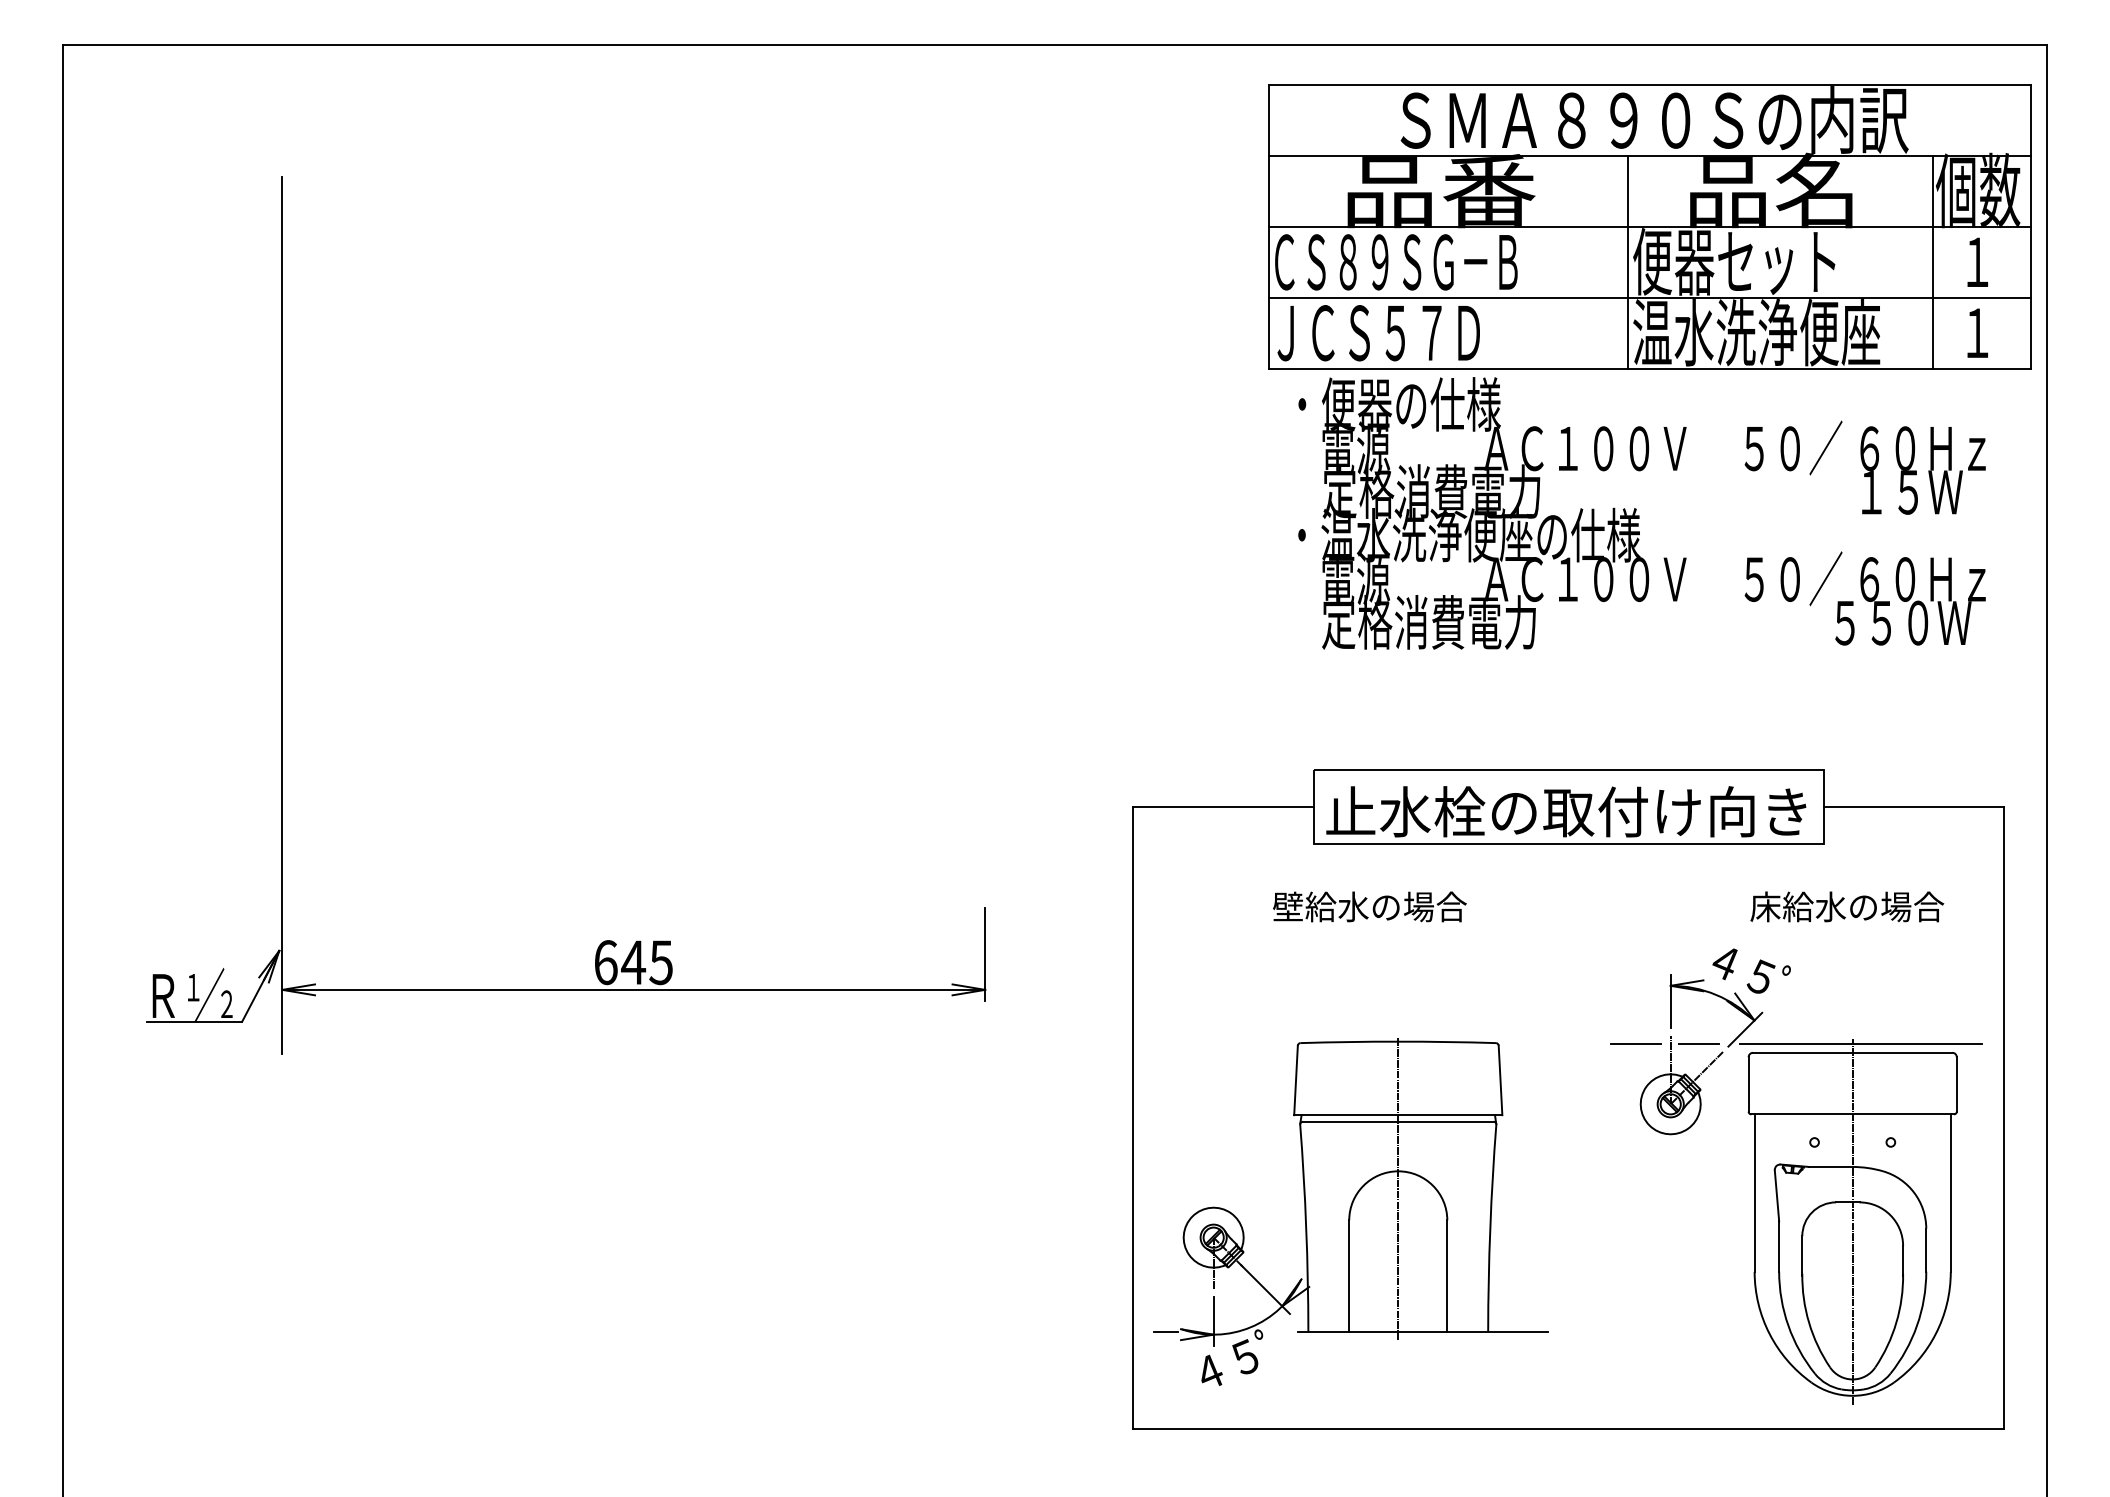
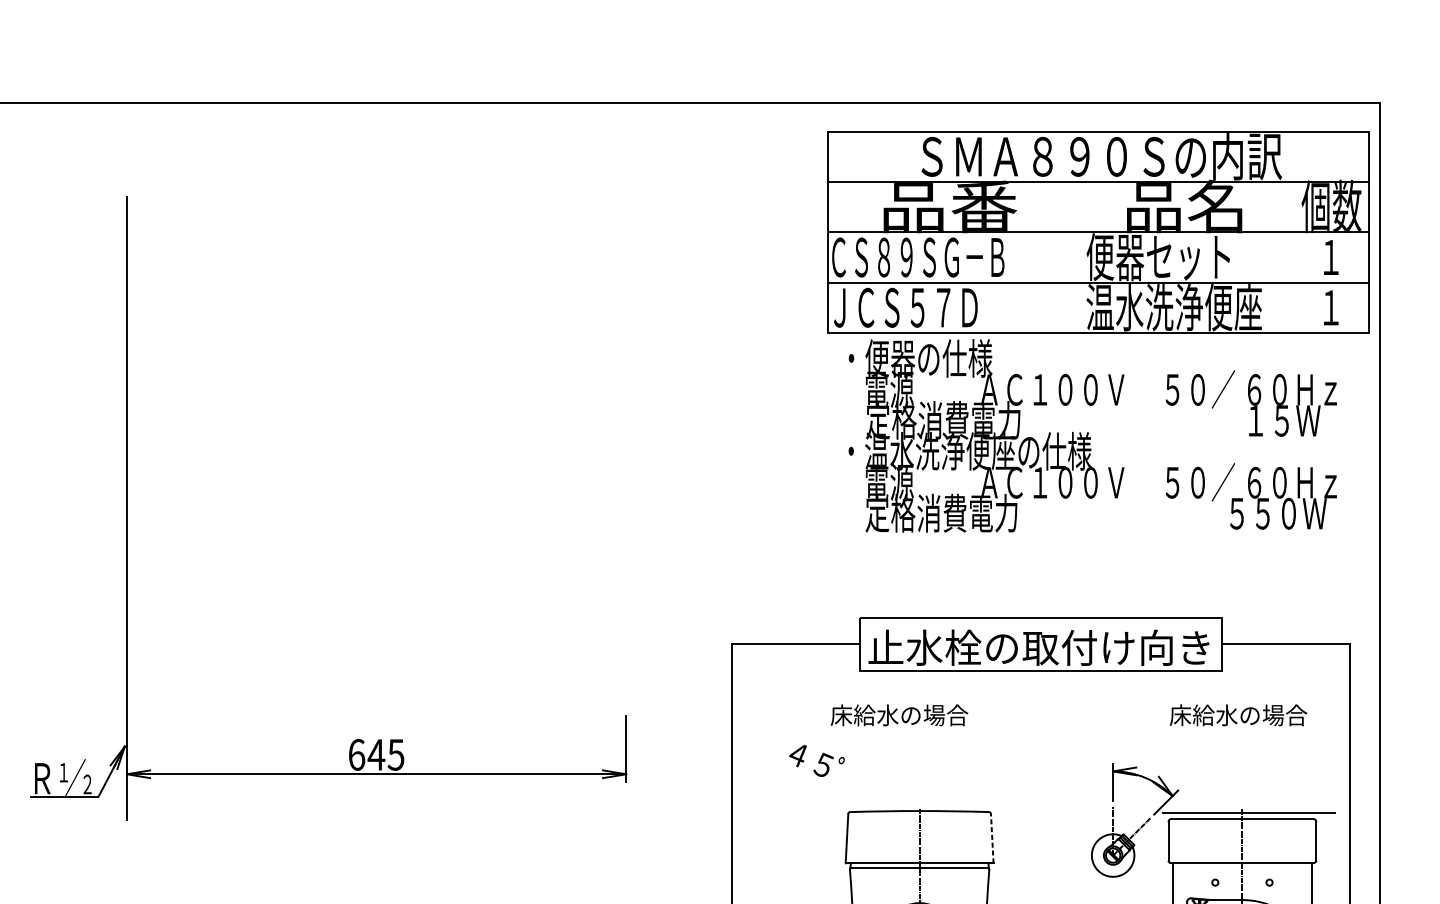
line: (1628, 262) -> (1083, 257), removed
line: (1933, 262) -> (1299, 257), removed
text: (1288, 906) -> (841, 715), 壁給水の場合 -> 床給水の場合
text: (1751, 970) -> (816, 760), moved
line: (1635, 1044) -> (1088, 813), removed
line: (1698, 1044) -> (1132, 813), removed
line: (1500, 1080) -> (992, 838), solid -> dashed

